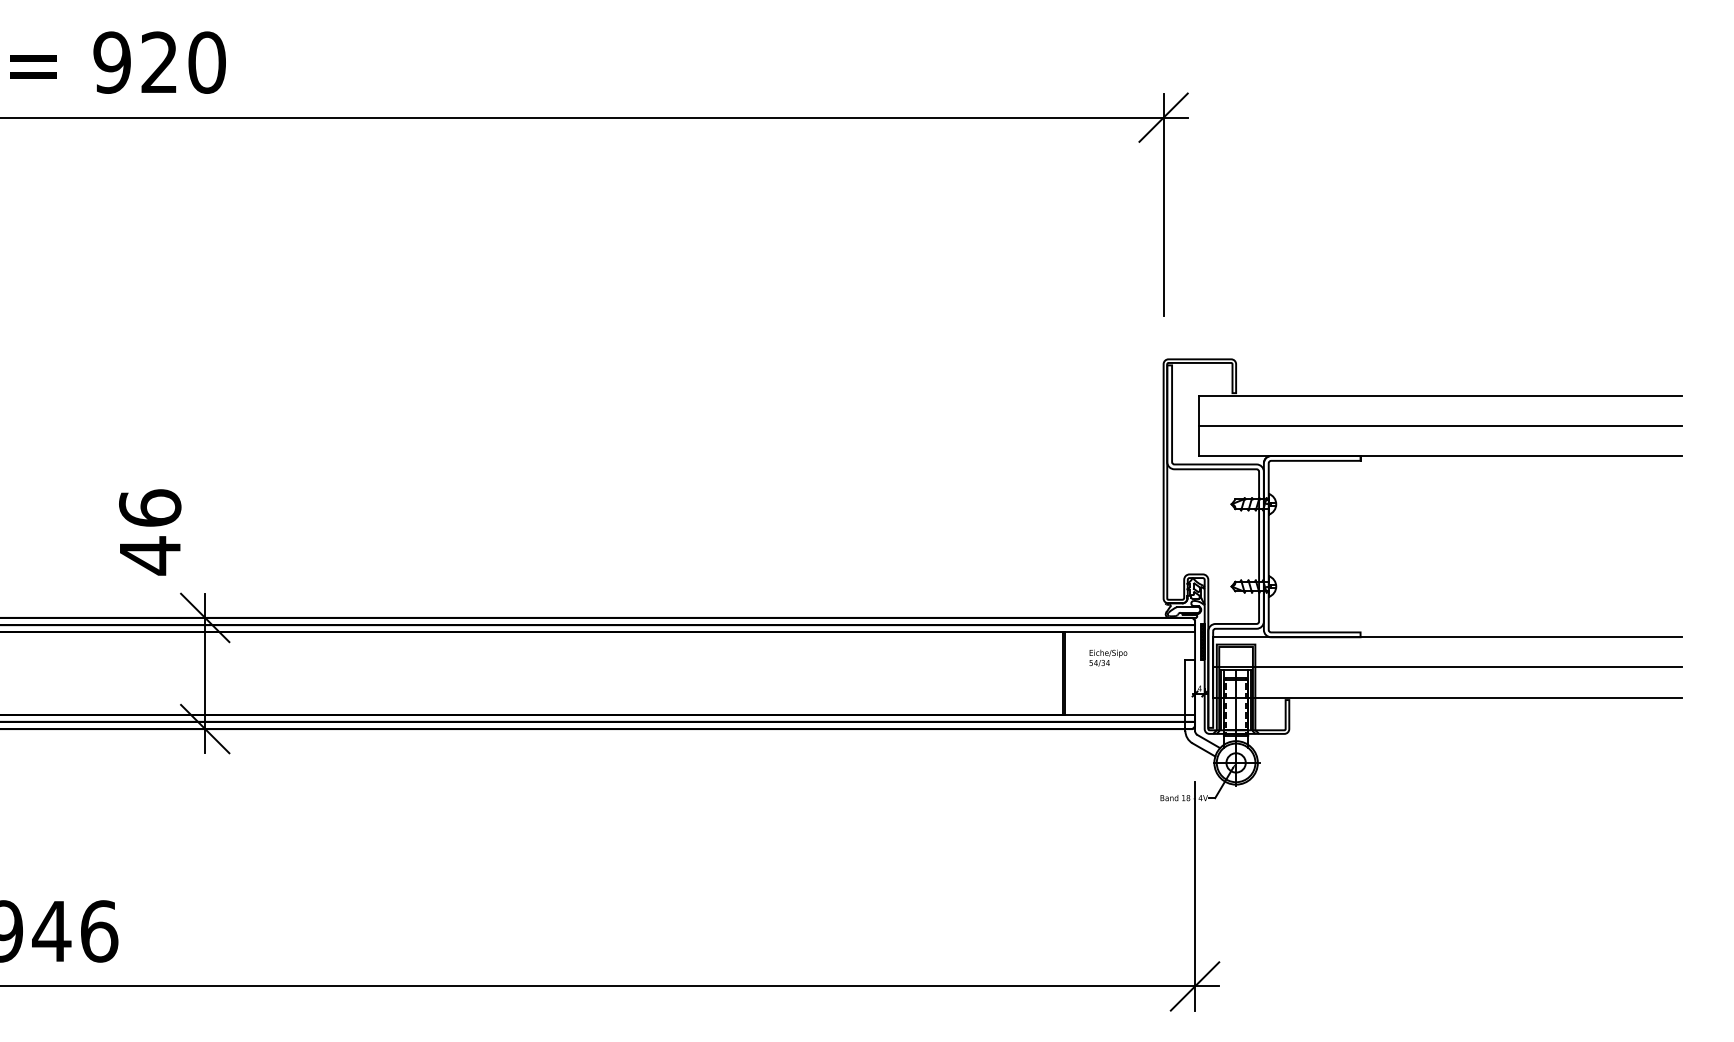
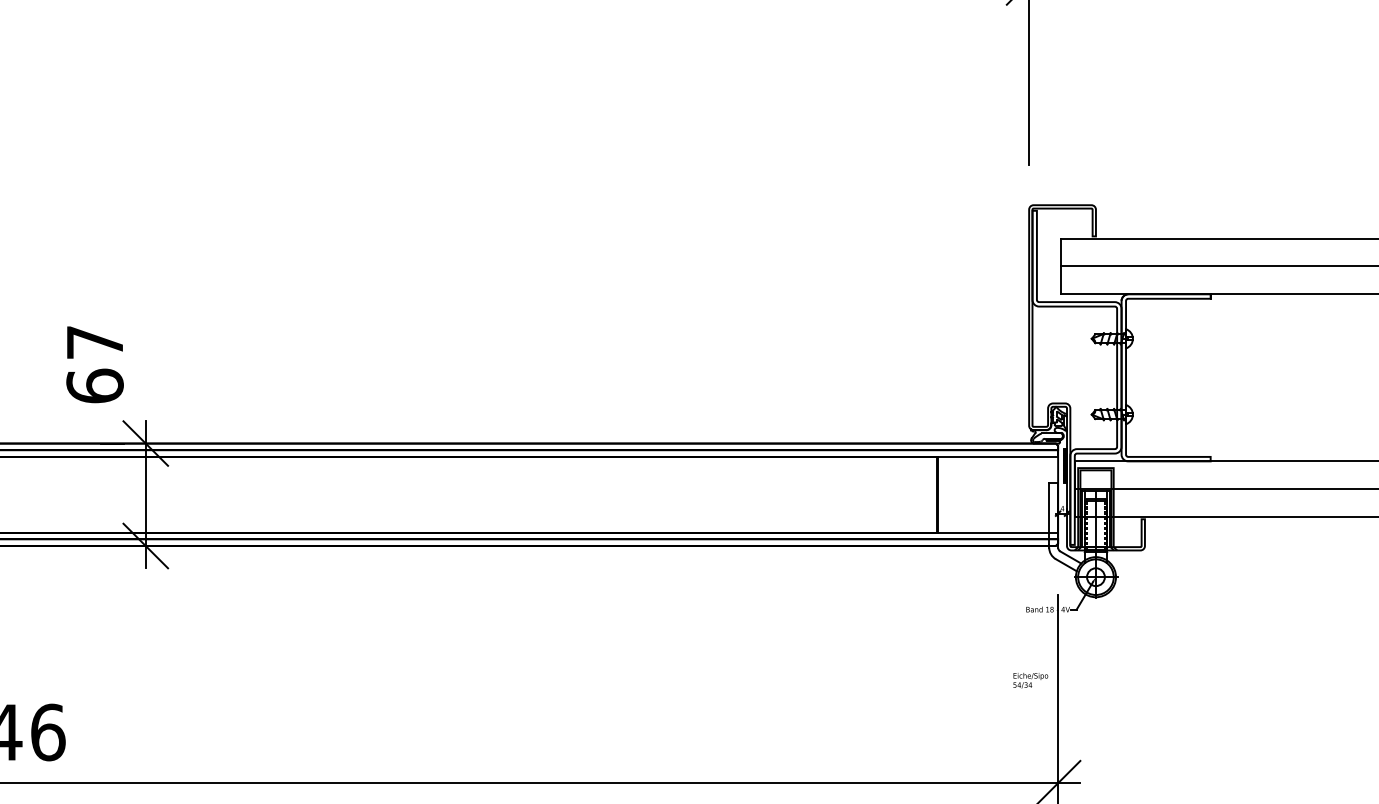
text: (150, 532) -> (95, 364), 46 -> 67
text: (1108, 657) -> (1030, 680), moved

